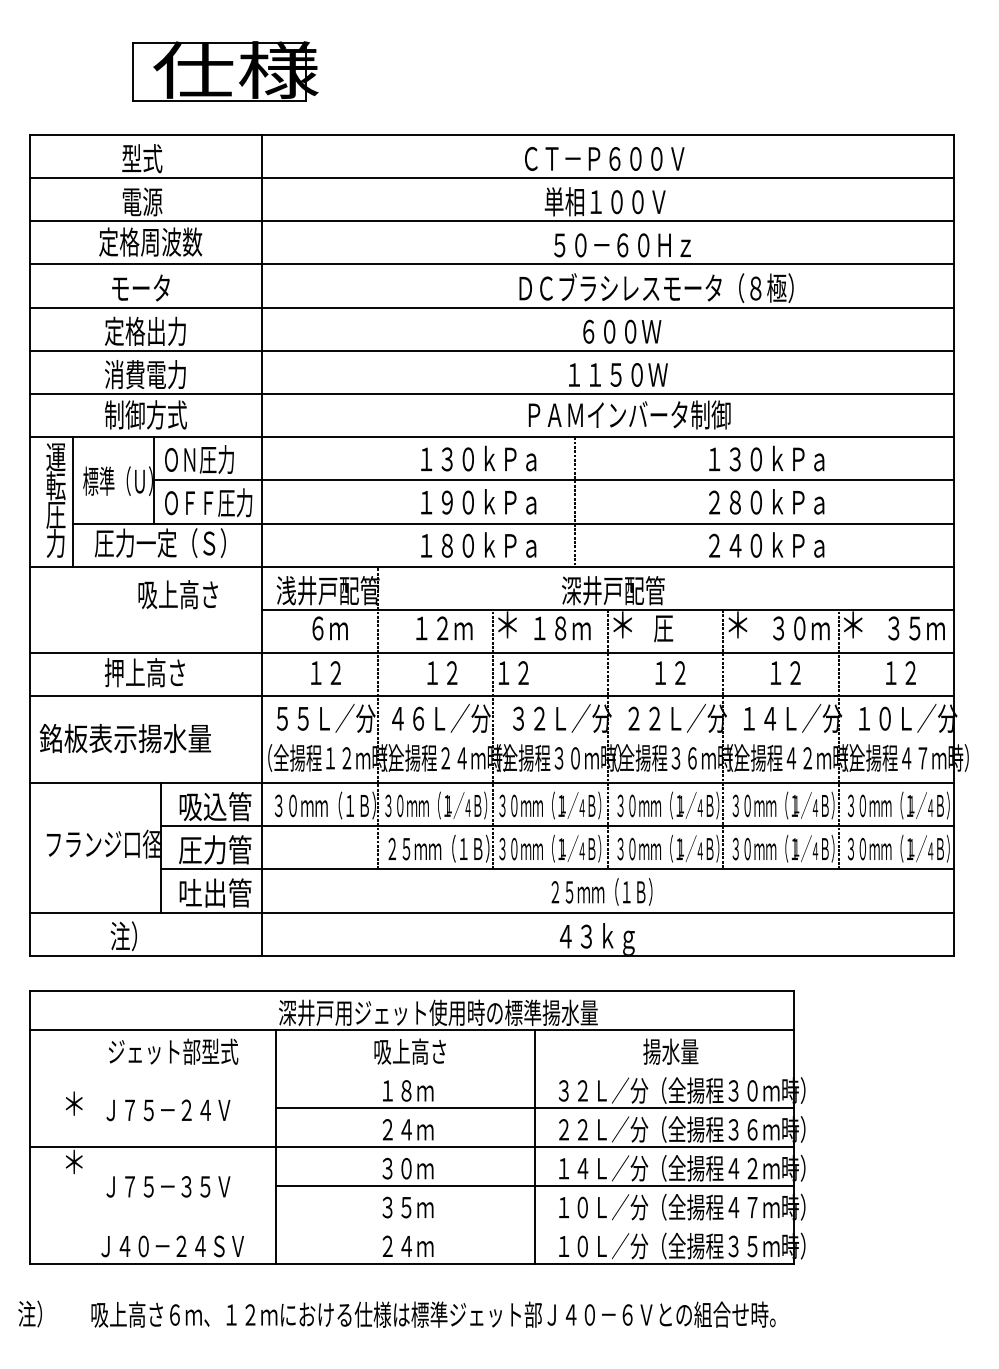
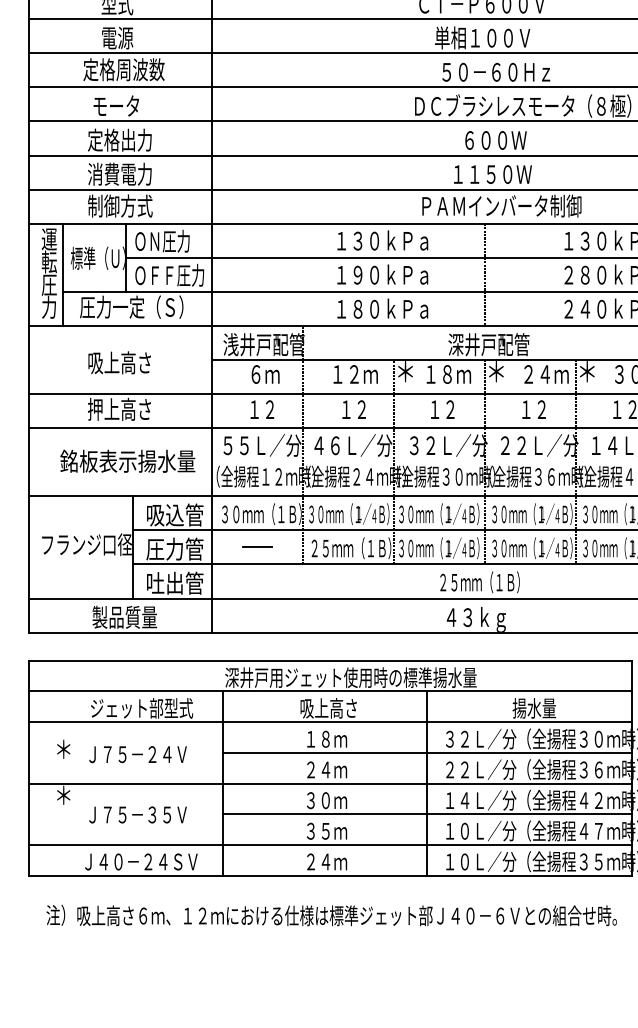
line: (575, 501) -> (485, 274), moved
text: (177, 594) -> (119, 362), moved
text: (684, 628) -> (545, 374), 圧 -> ２４ｍ
text: (513, 672) -> (442, 409), moved
text: (124, 738) -> (127, 461), moved
line: (319, 847) -> (257, 547), added
text: (151, 936) -> (124, 617), 注） -> 製品質量
line: (411, 1069) -> (329, 722), added
line: (411, 1225) -> (329, 845), added
text: (29, 1313) -> (55, 914), moved

